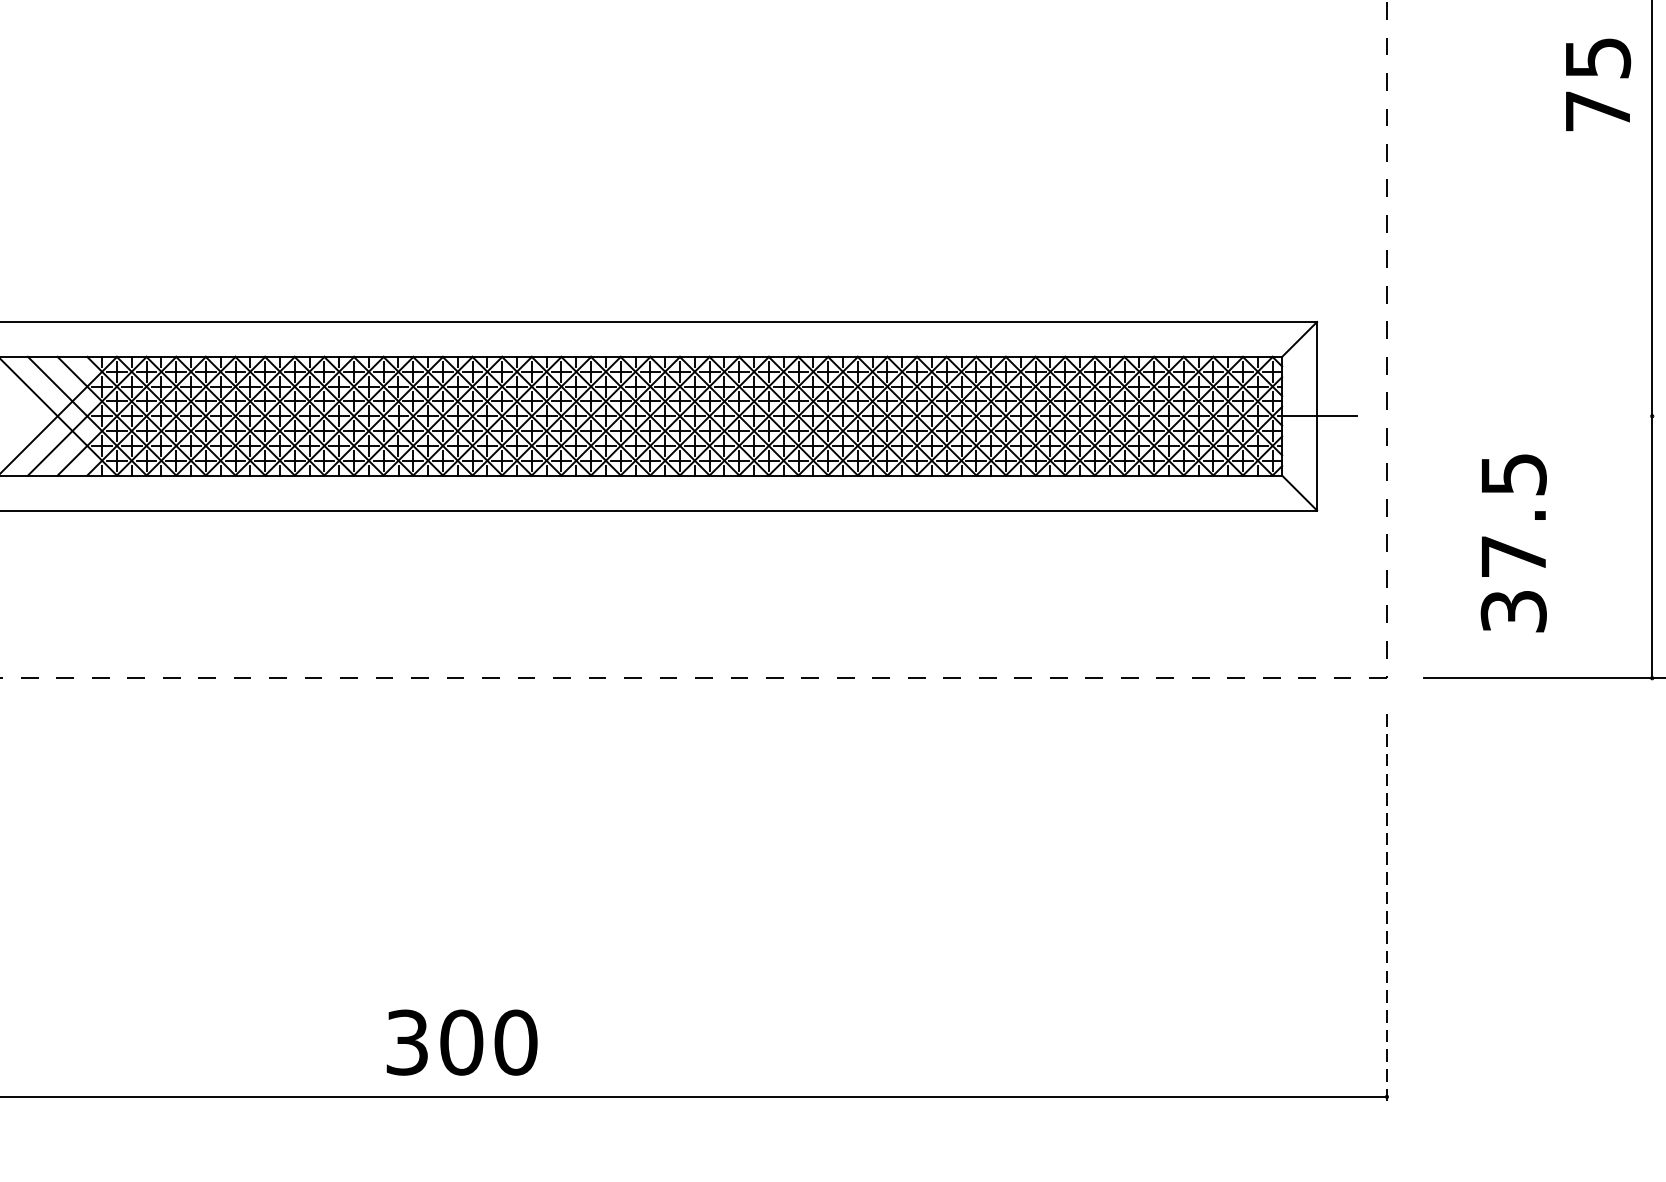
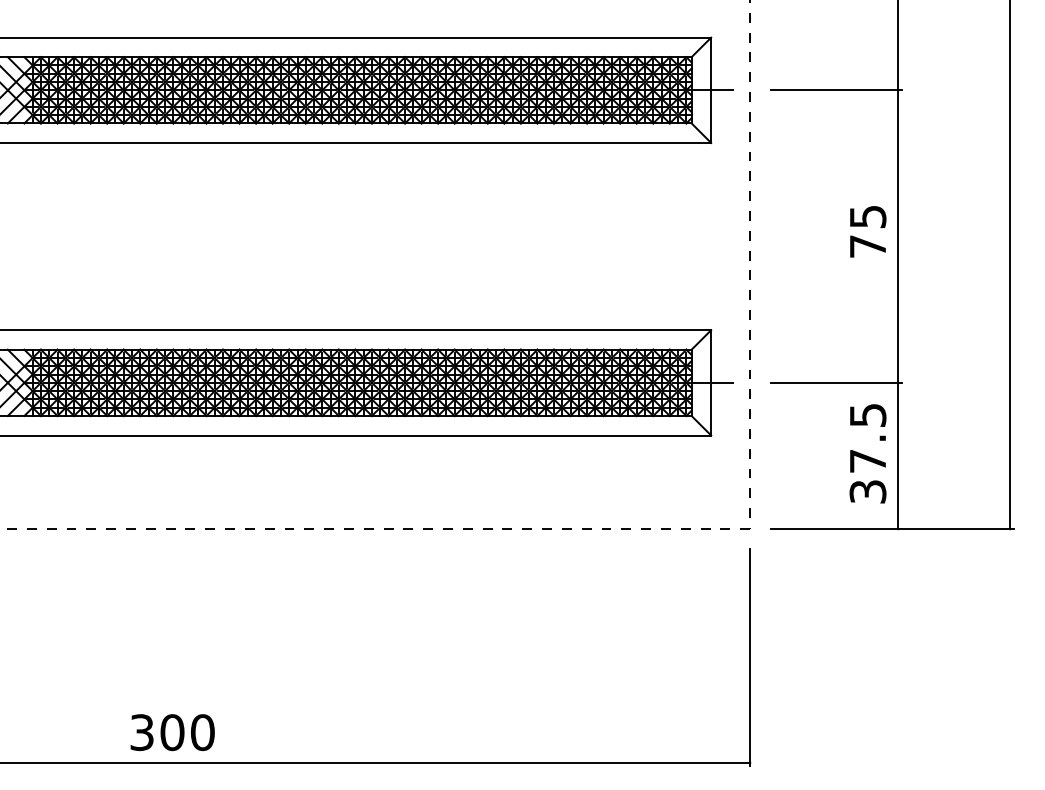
text: (1598, 84) -> (868, 231), moved
line: (1541, 415) -> (836, 382), added
text: (1512, 542) -> (867, 453), moved
line: (1387, 908) -> (750, 657), dashed -> solid
text: (461, 1042) -> (172, 732), moved

